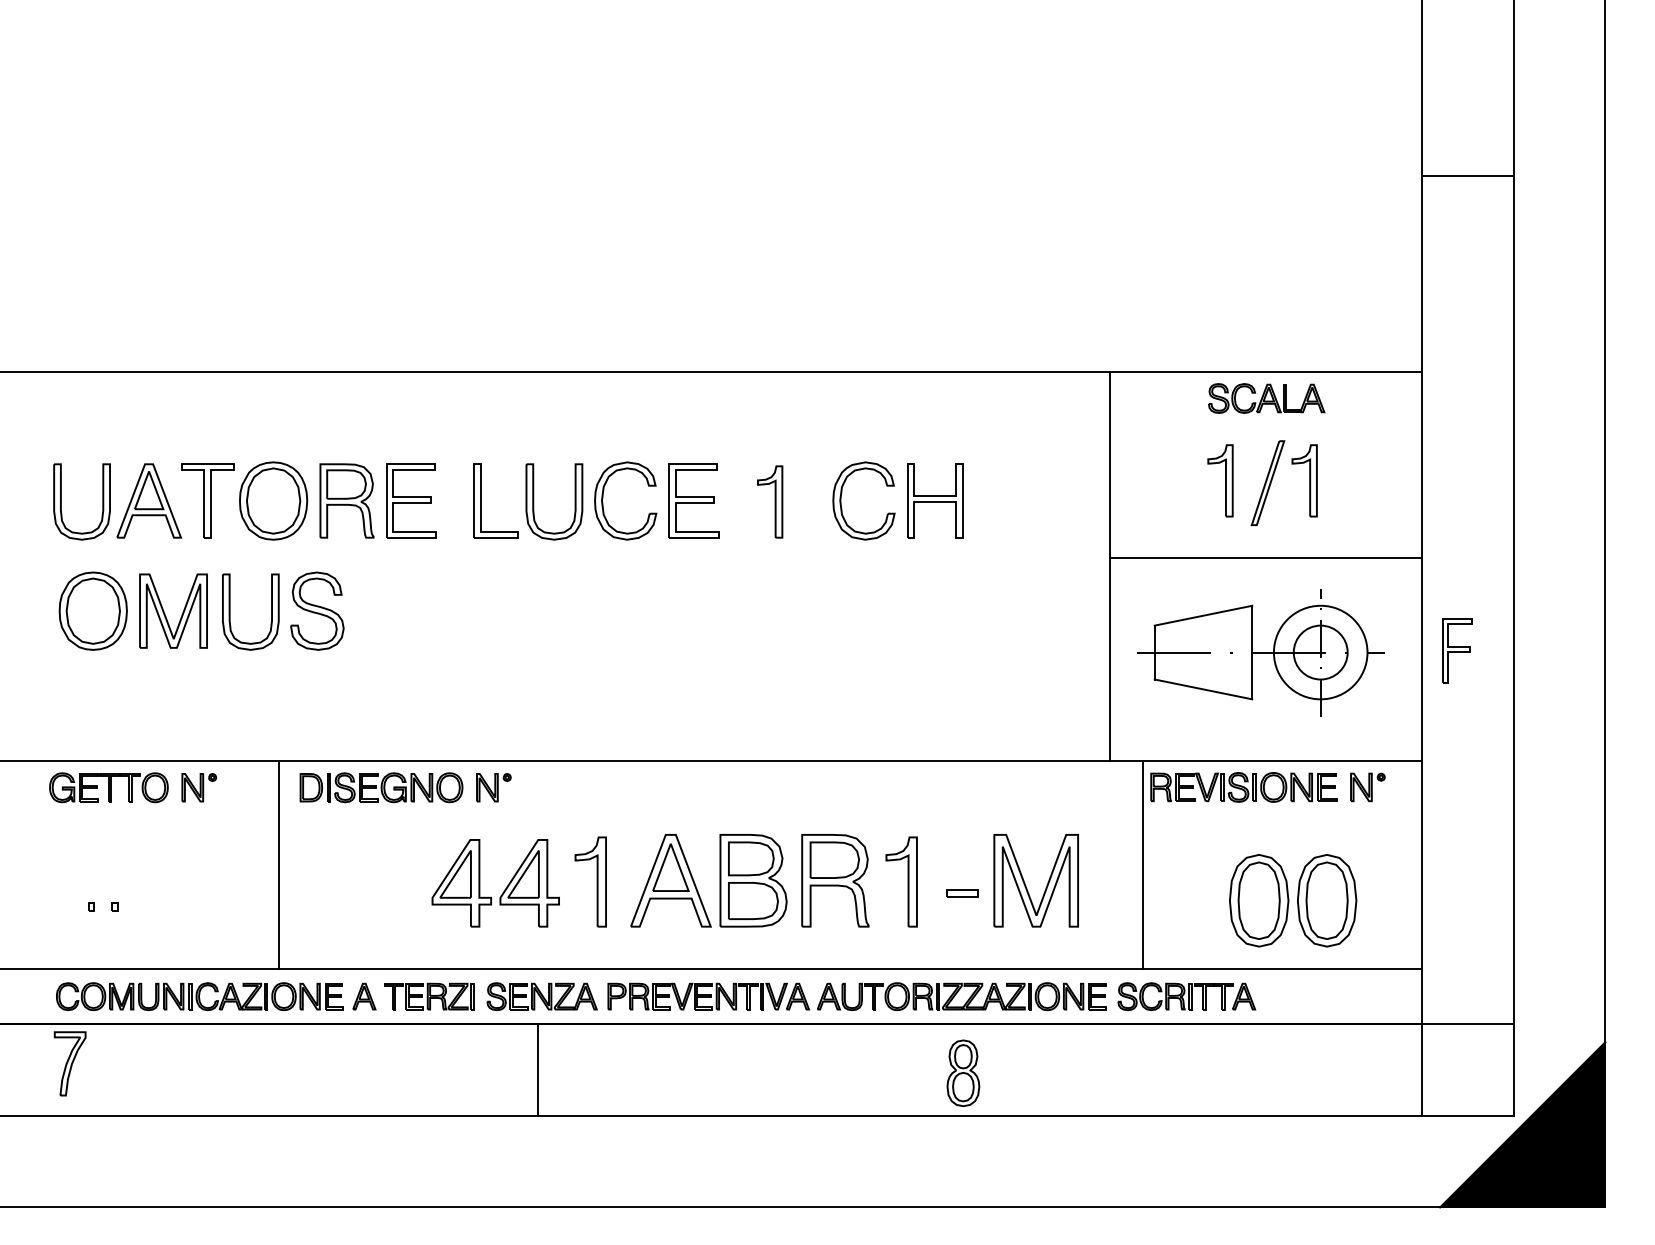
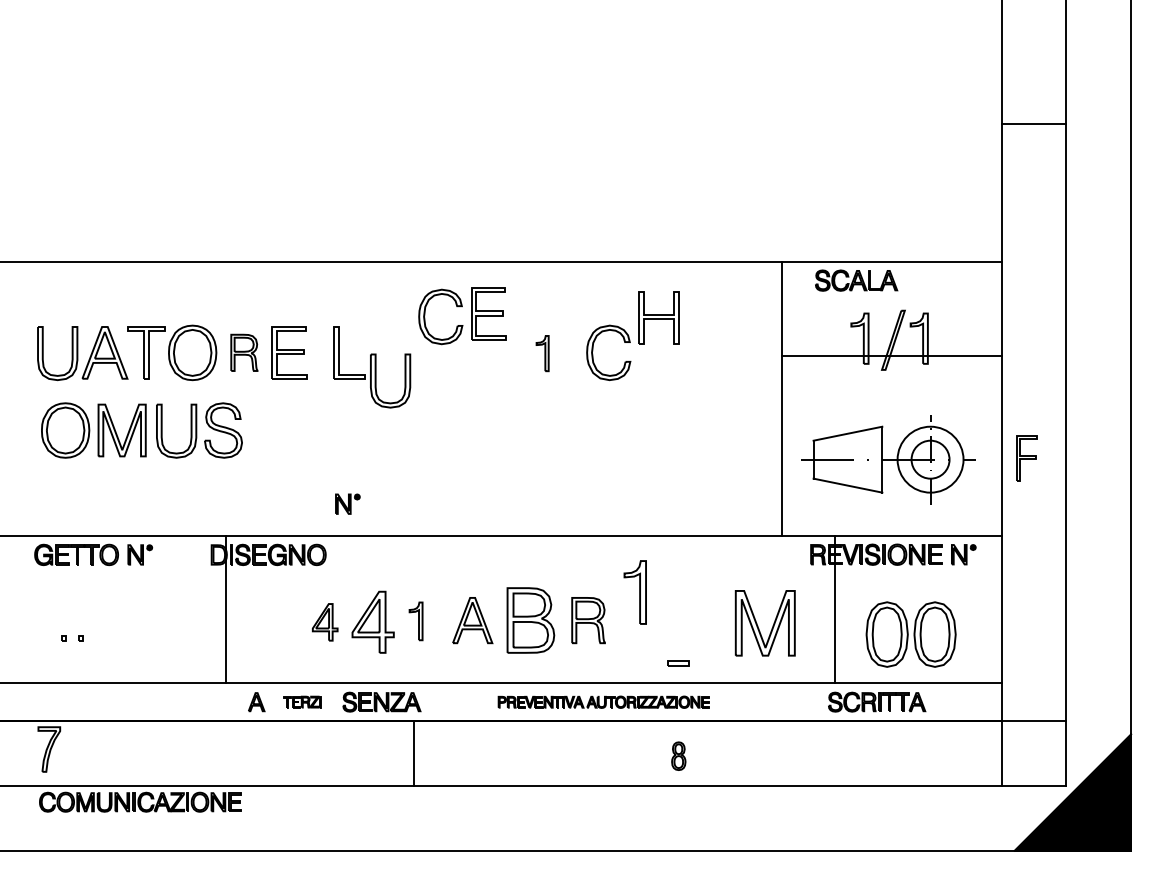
part: (1266, 398) -> (856, 280), moved
part: (603, 498) -> (425, 315), moved
part: (346, 500) -> (244, 352), size x0.7
part: (693, 500) -> (488, 313), moved
part: (935, 500) -> (659, 317), moved
part: (534, 501) -> (376, 380), moved
part: (770, 501) -> (542, 353), size x0.7
line: (1265, 557) -> (891, 355), moved
part: (493, 787) -> (347, 504), moved
line: (279, 864) -> (226, 609), moved
line: (1142, 864) -> (834, 609), moved
part: (670, 880) -> (472, 620), size x0.7
part: (835, 880) -> (588, 620), size x0.7
part: (590, 881) -> (415, 621), size x0.6
part: (901, 881) -> (635, 592), moved
part: (461, 883) -> (325, 622), size x0.6
part: (1026, 885) -> (758, 626), moved
part: (962, 893) -> (678, 663), moved
part: (199, 996) -> (140, 802), moved
part: (429, 996) -> (302, 702), size x0.6
part: (856, 996) -> (603, 702), size x0.6
part: (1186, 996) -> (876, 702), moved
line: (538, 1069) -> (413, 753), moved
part: (963, 1073) -> (678, 756), size x0.6

